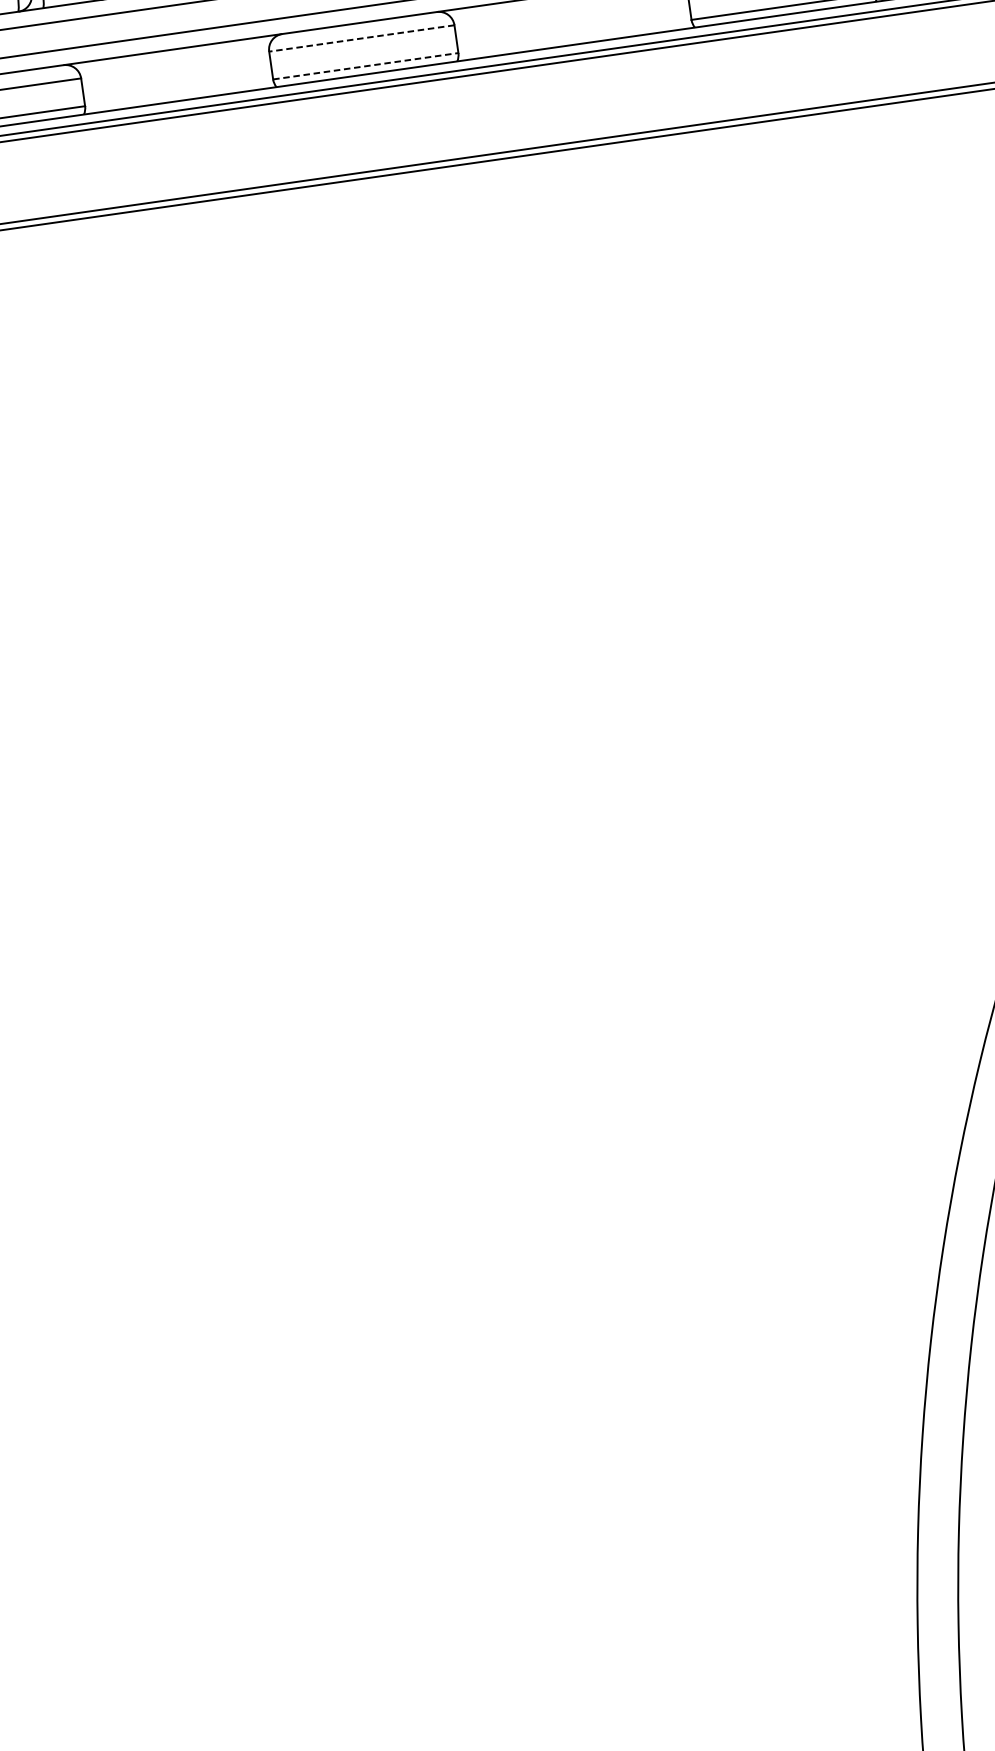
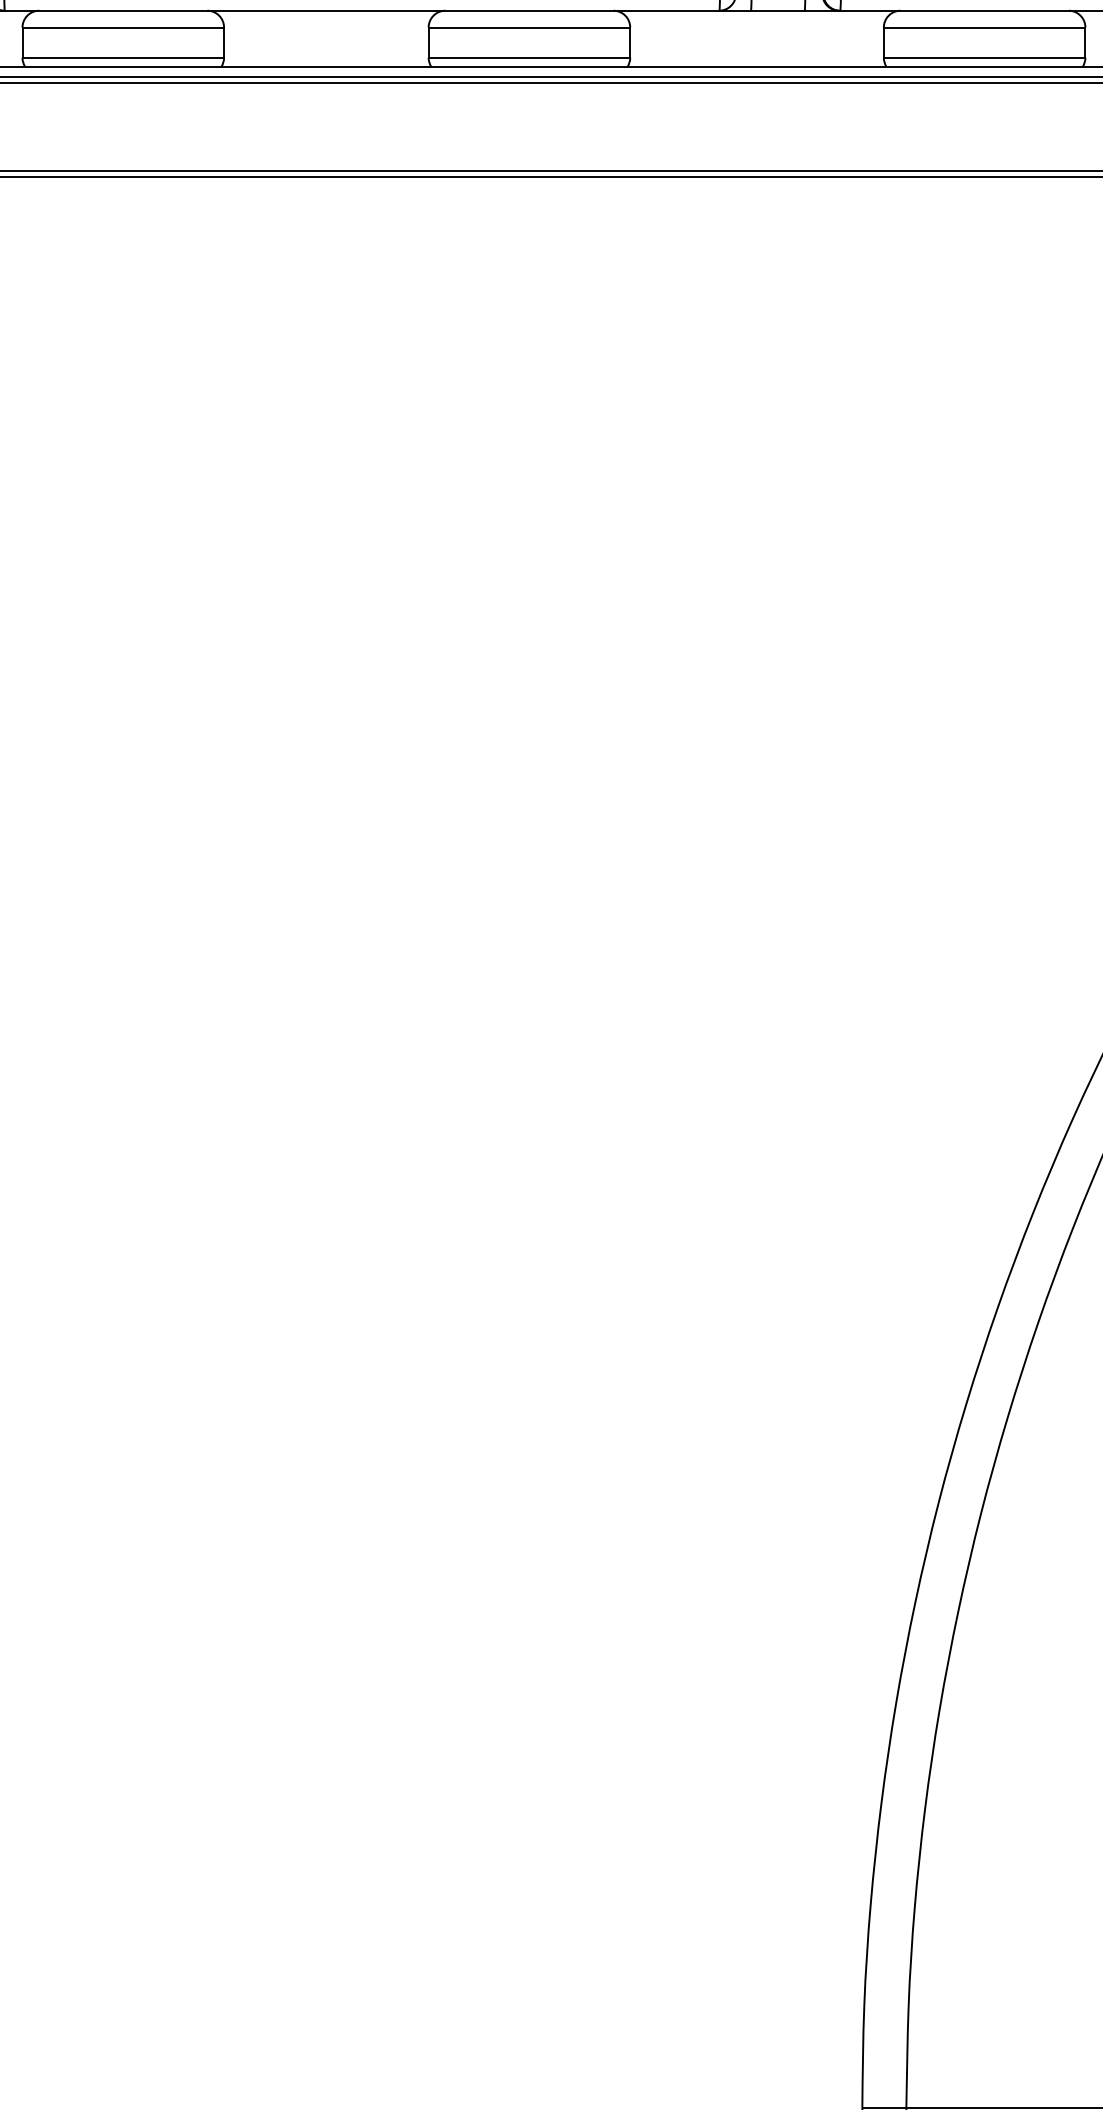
line: (361, 38) -> (529, 27), dashed -> solid
line: (365, 66) -> (529, 57), dashed -> solid

